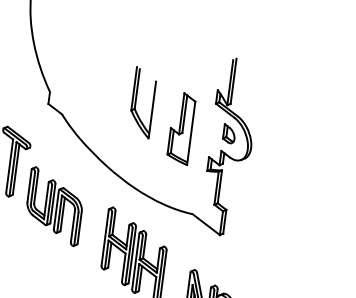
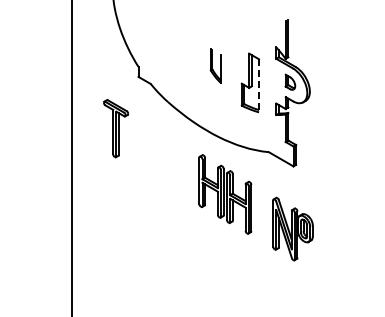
part: (142, 102) -> (215, 65), size x0.6
line: (191, 133) -> (259, 85), solid -> dashed
part: (54, 206) -> (154, 160), removed

